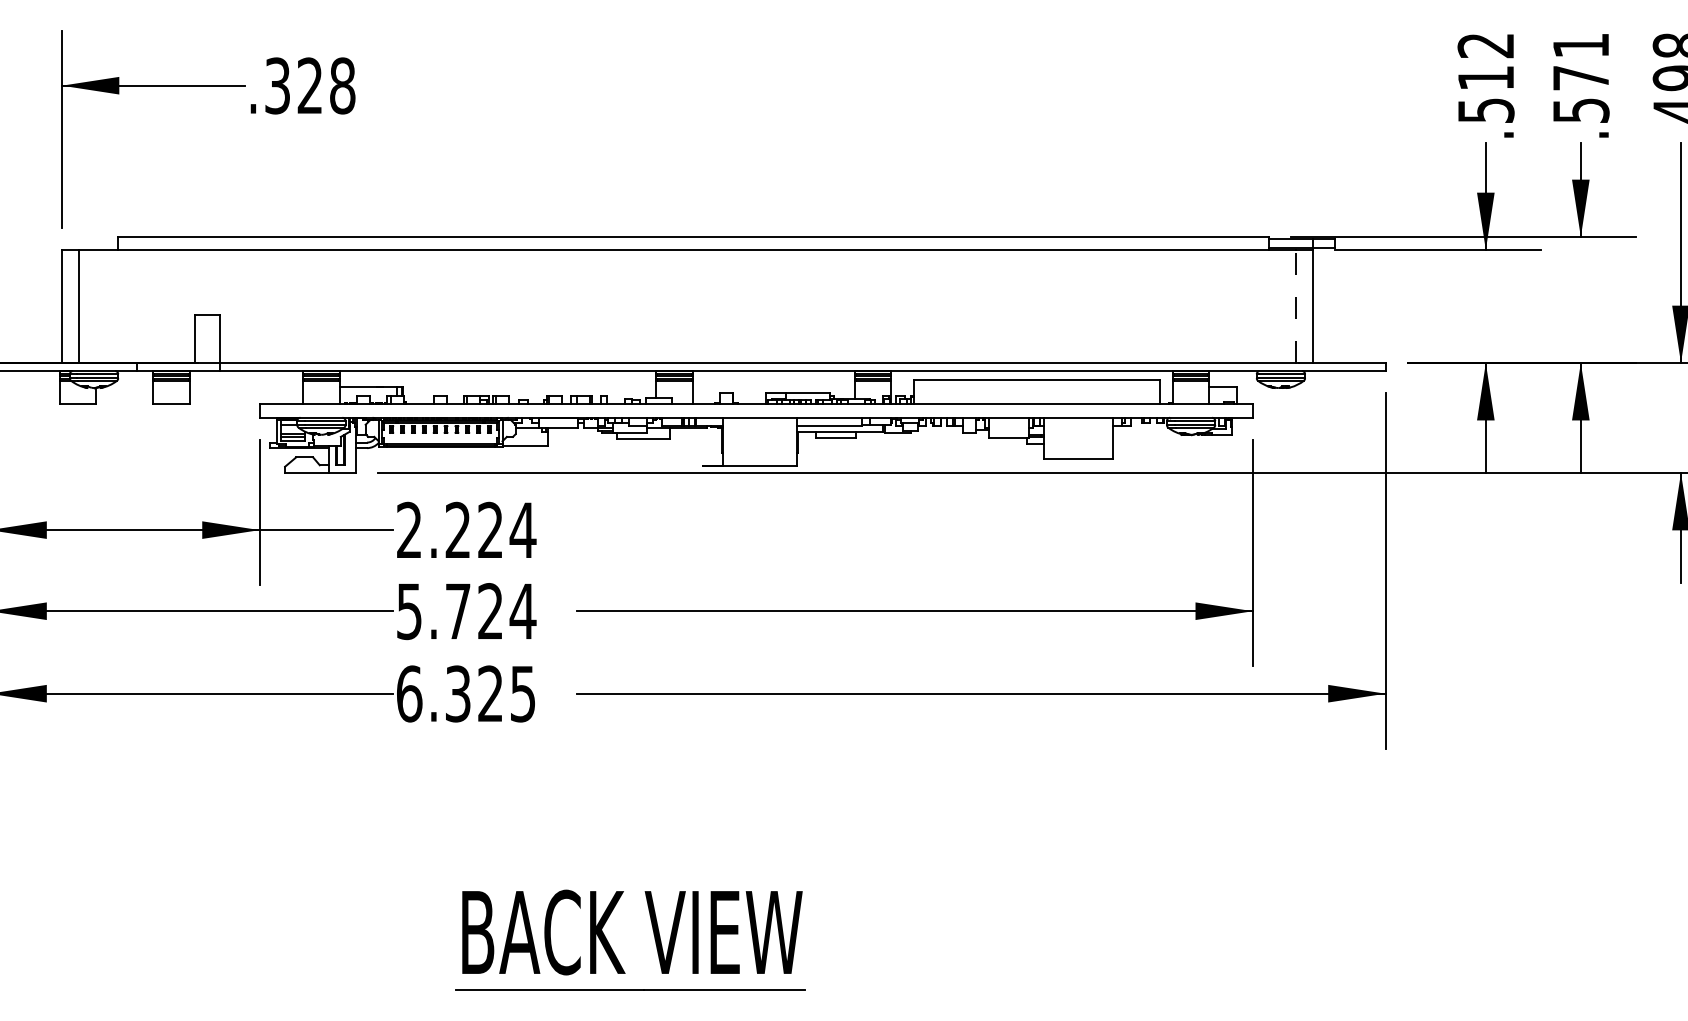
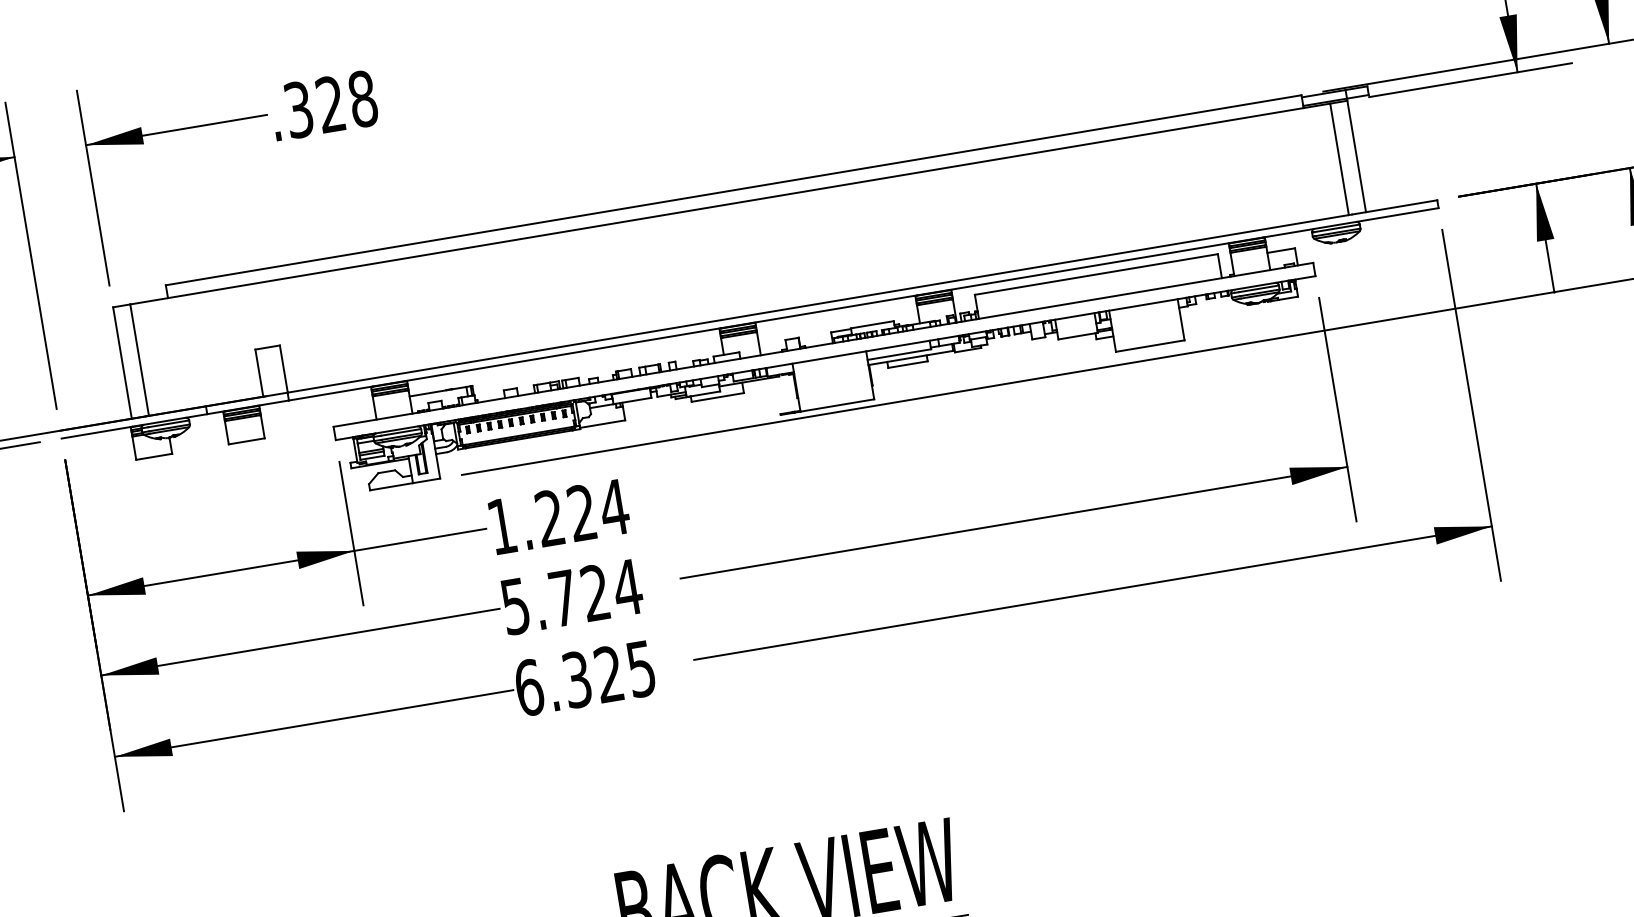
line: (1295, 306) -> (1339, 159), dashed -> solid
text: (409, 529) -> (502, 525), 2.224 -> 1.224

